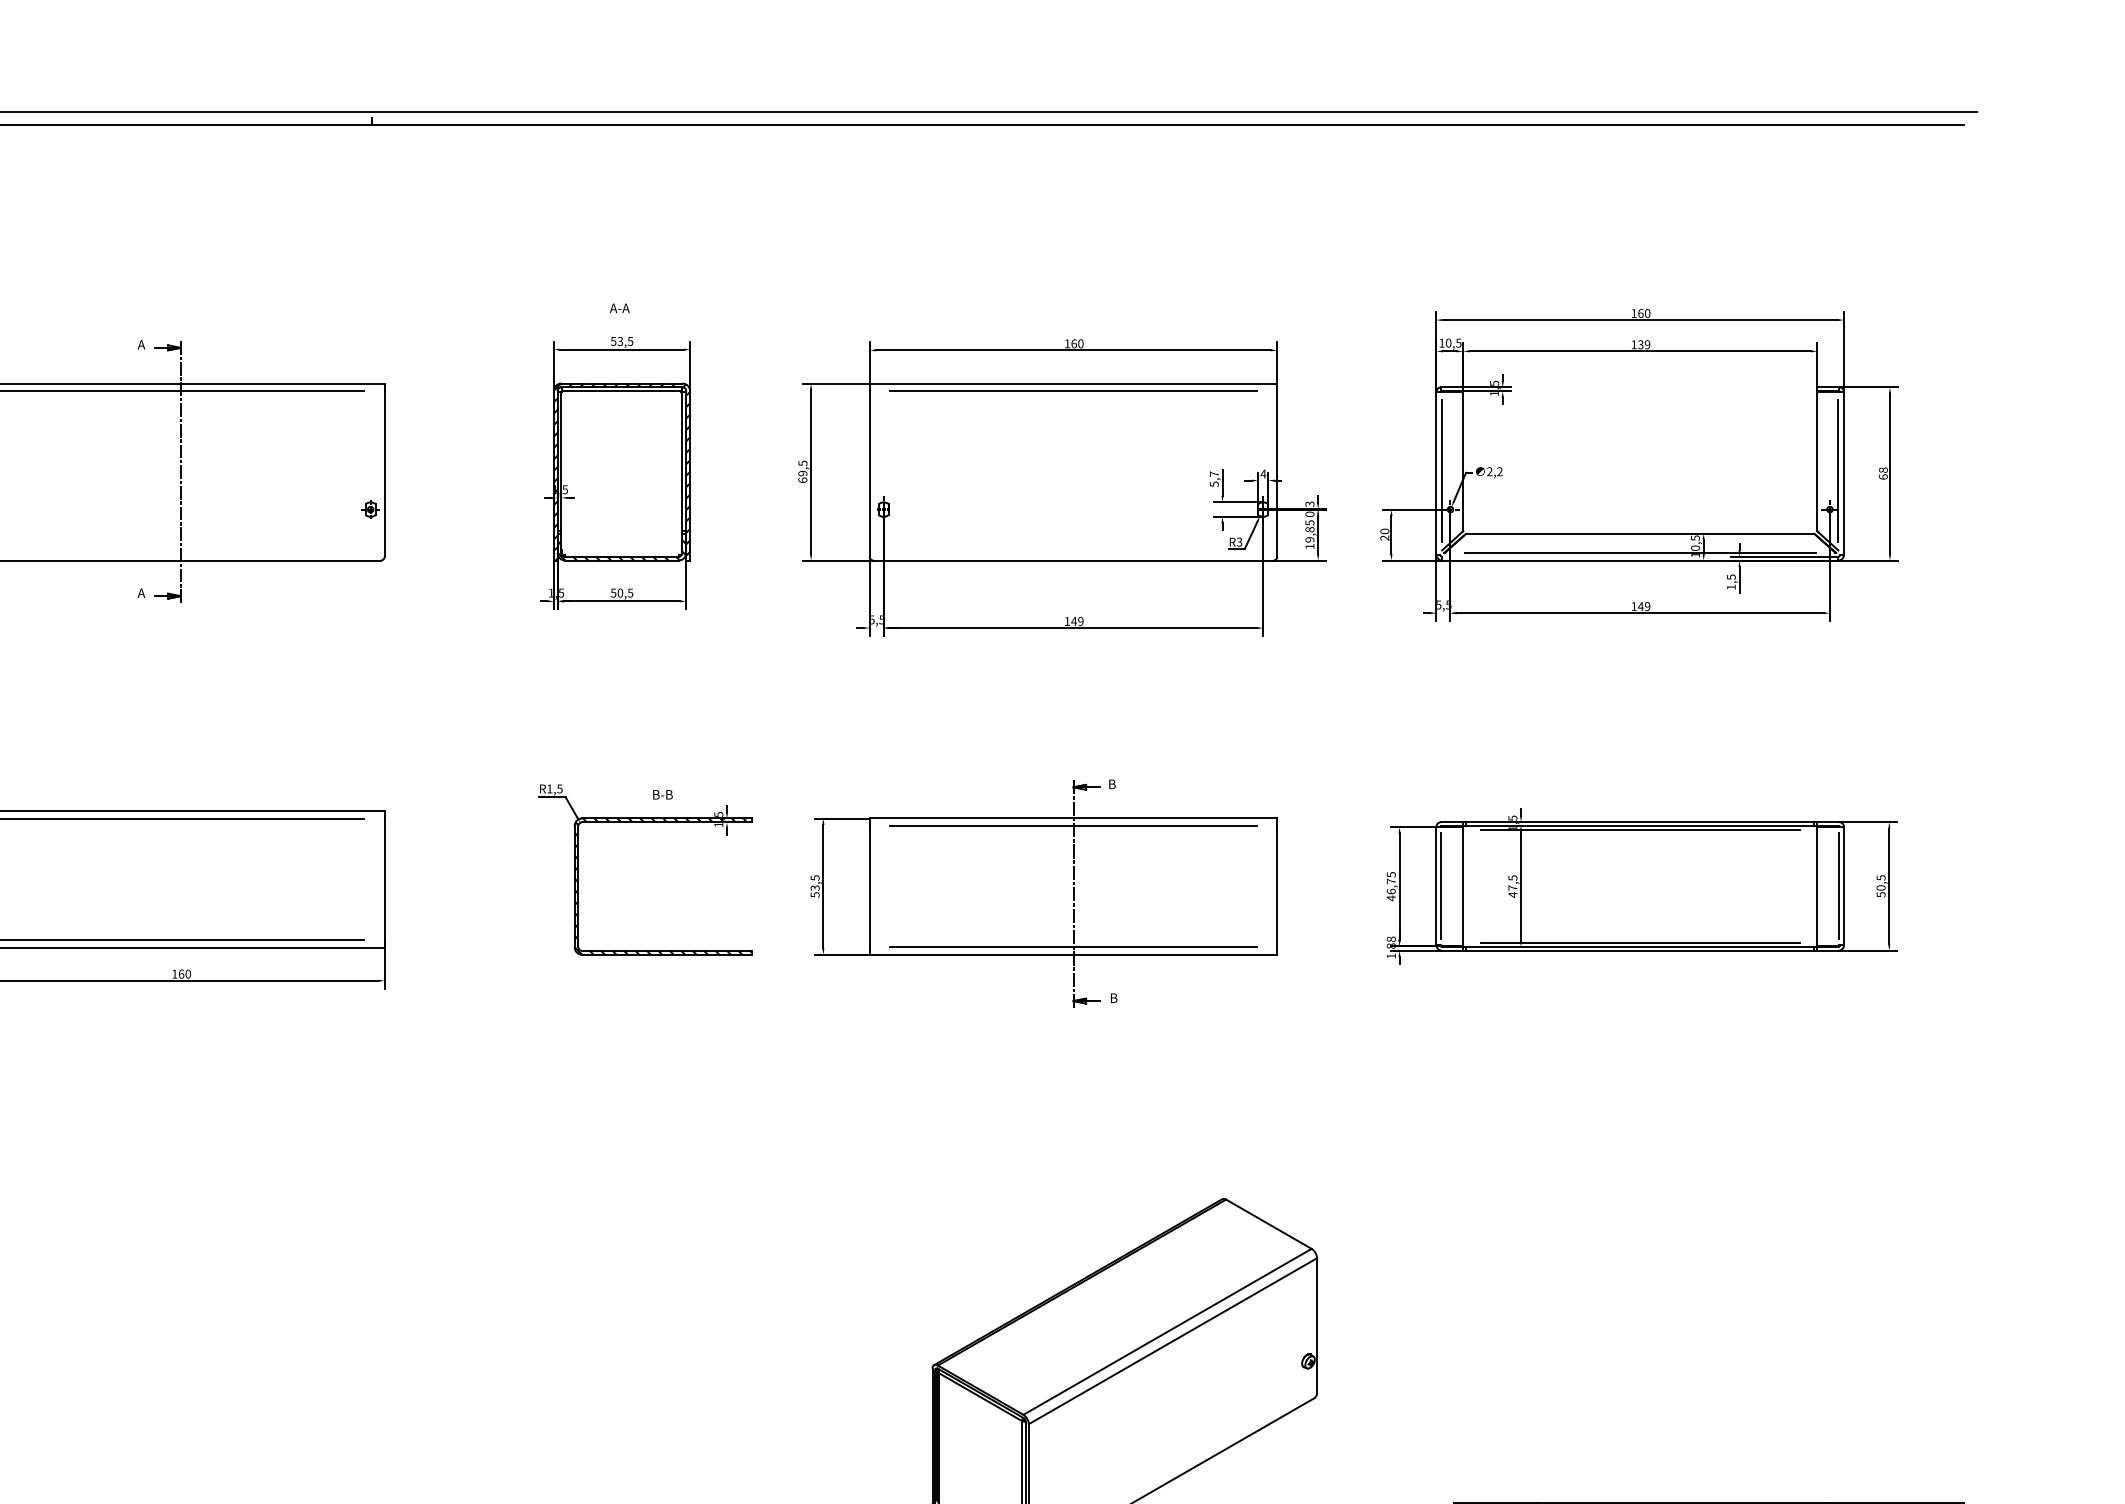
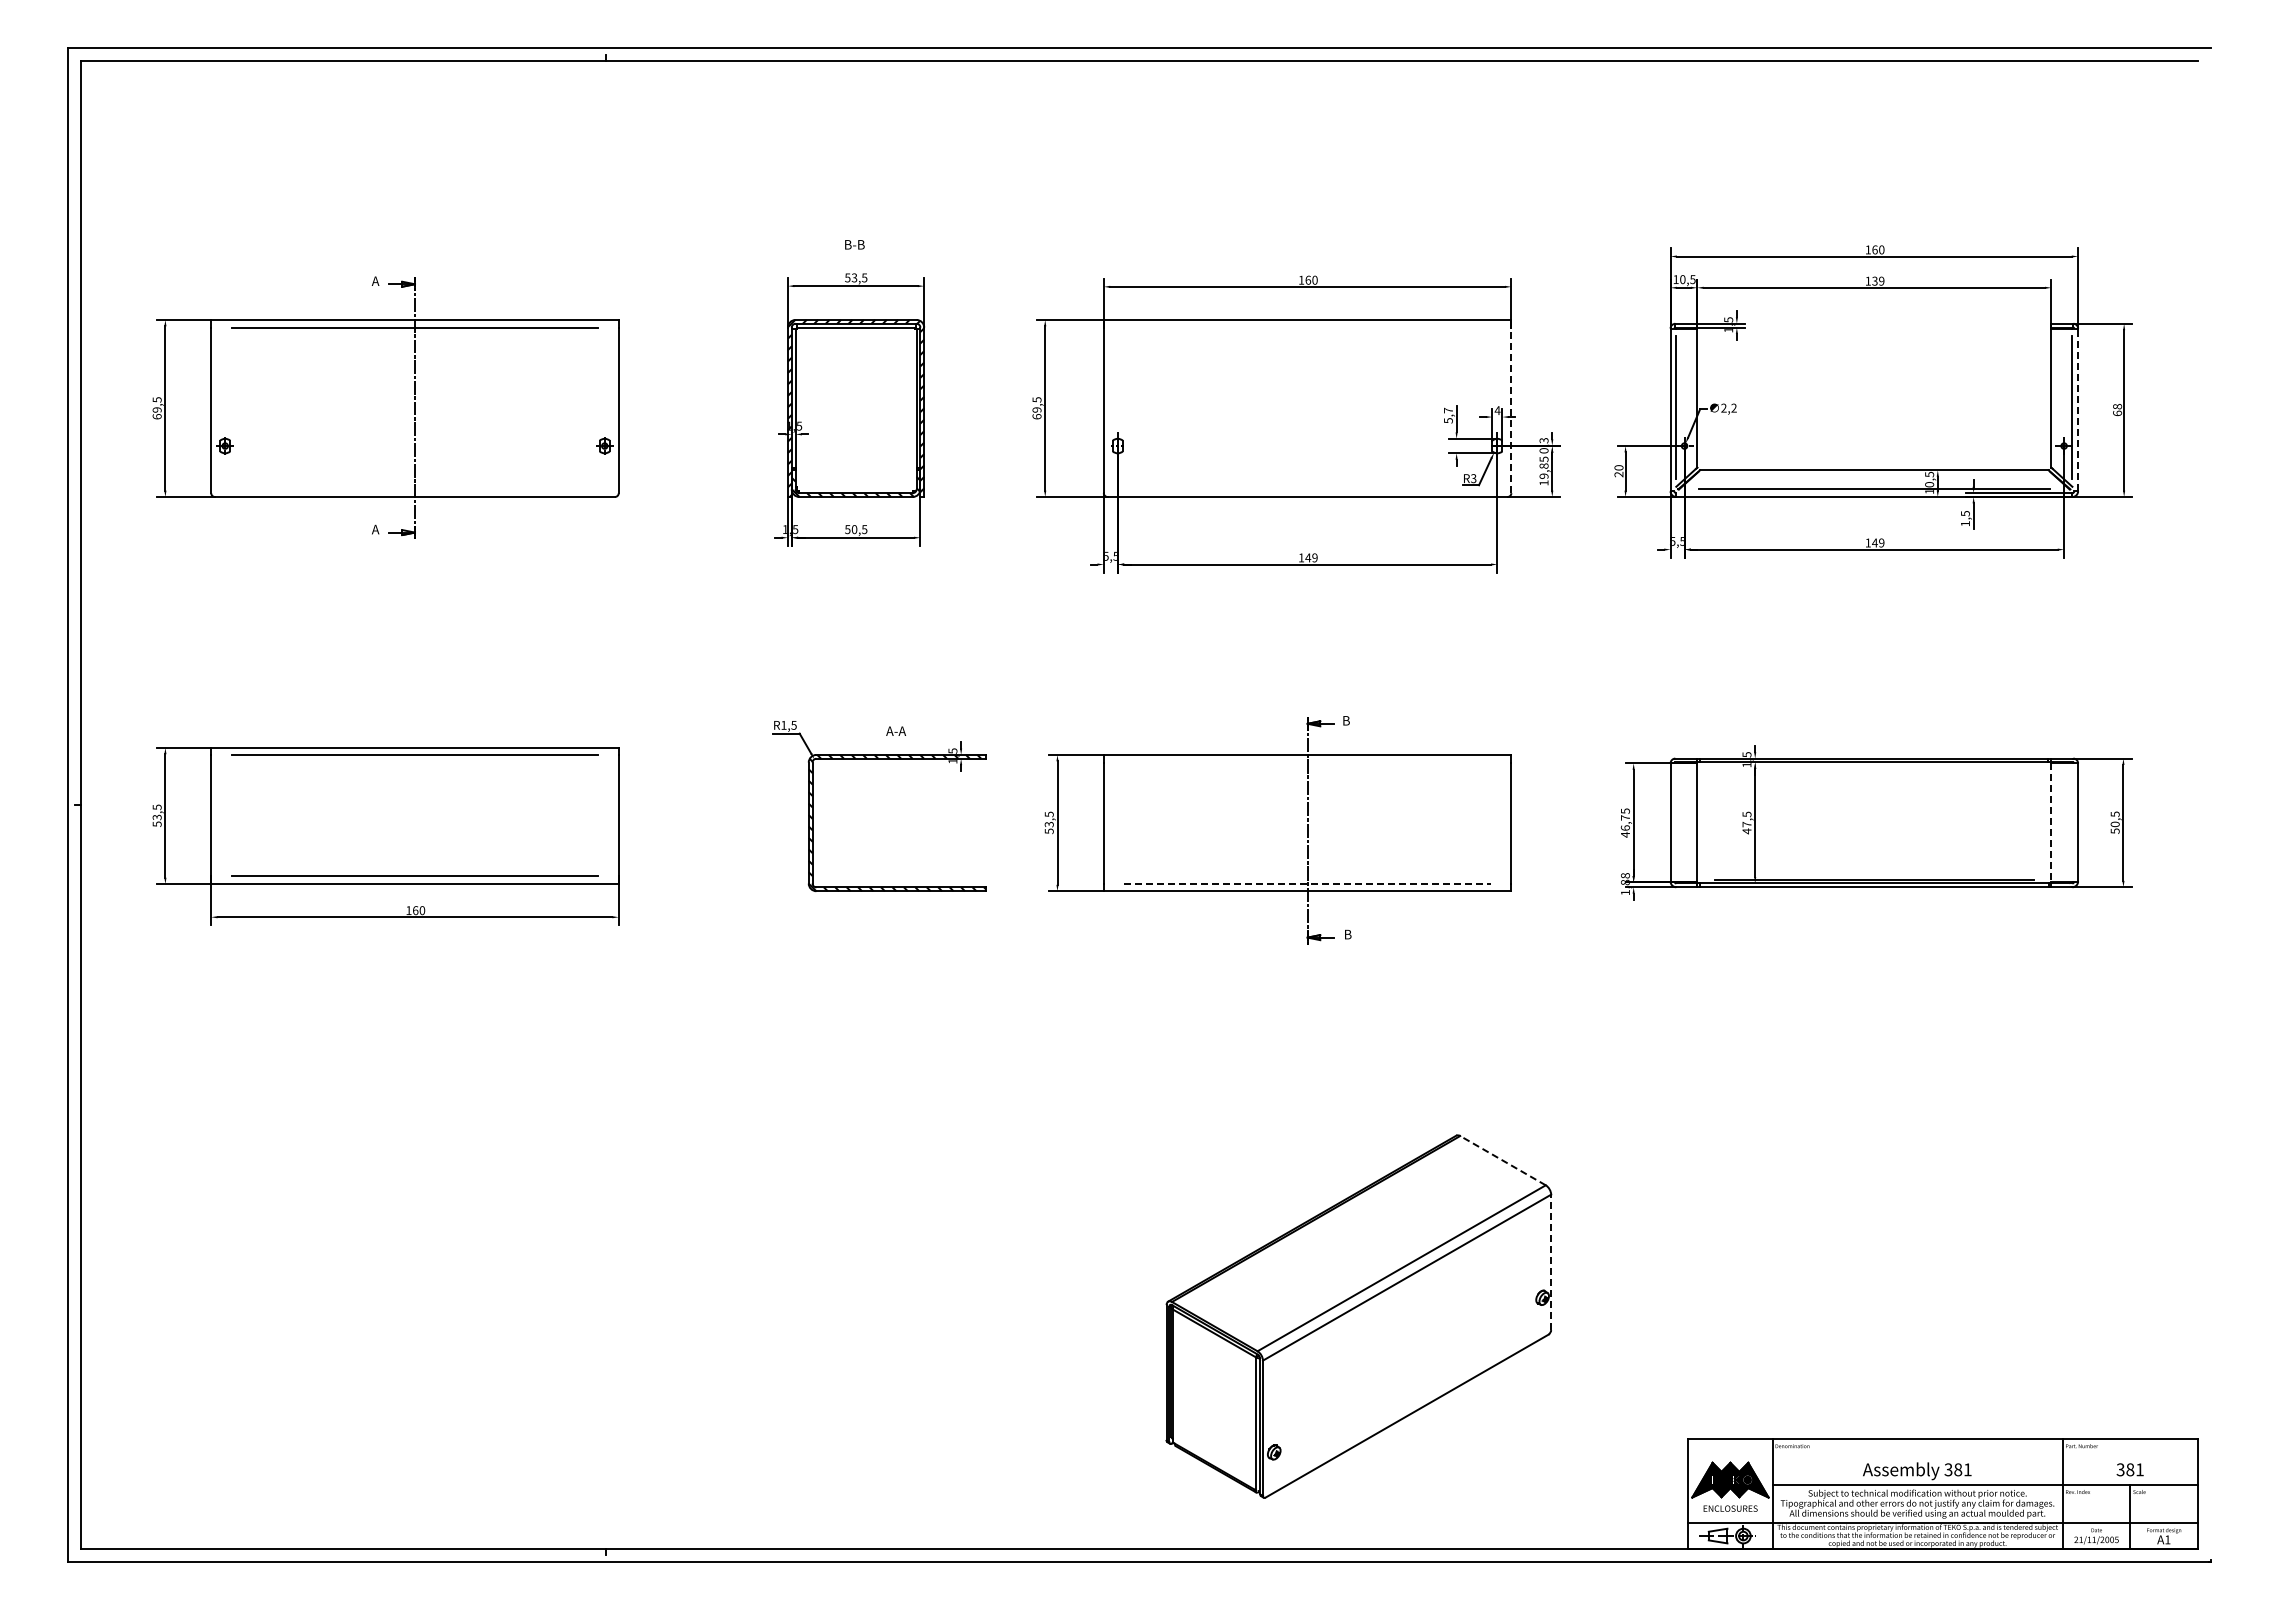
text: (620, 308) -> (854, 244), A-A -> B-B
line: (1073, 391) -> (1307, 327), removed
line: (1844, 473) -> (2078, 409), solid -> dashed
line: (1277, 474) -> (1511, 410), solid -> dashed
text: (662, 794) -> (896, 730), B-B -> A-A
line: (1073, 826) -> (1307, 762), removed
line: (1640, 830) -> (1874, 766), removed
line: (1441, 886) -> (1675, 822), removed
line: (1817, 886) -> (2051, 822), solid -> dashed
line: (1839, 886) -> (2073, 822), removed
line: (1074, 947) -> (1308, 883), solid -> dashed
line: (1268, 1224) -> (1502, 1160), solid -> dashed
line: (1317, 1326) -> (1551, 1262), solid -> dashed

